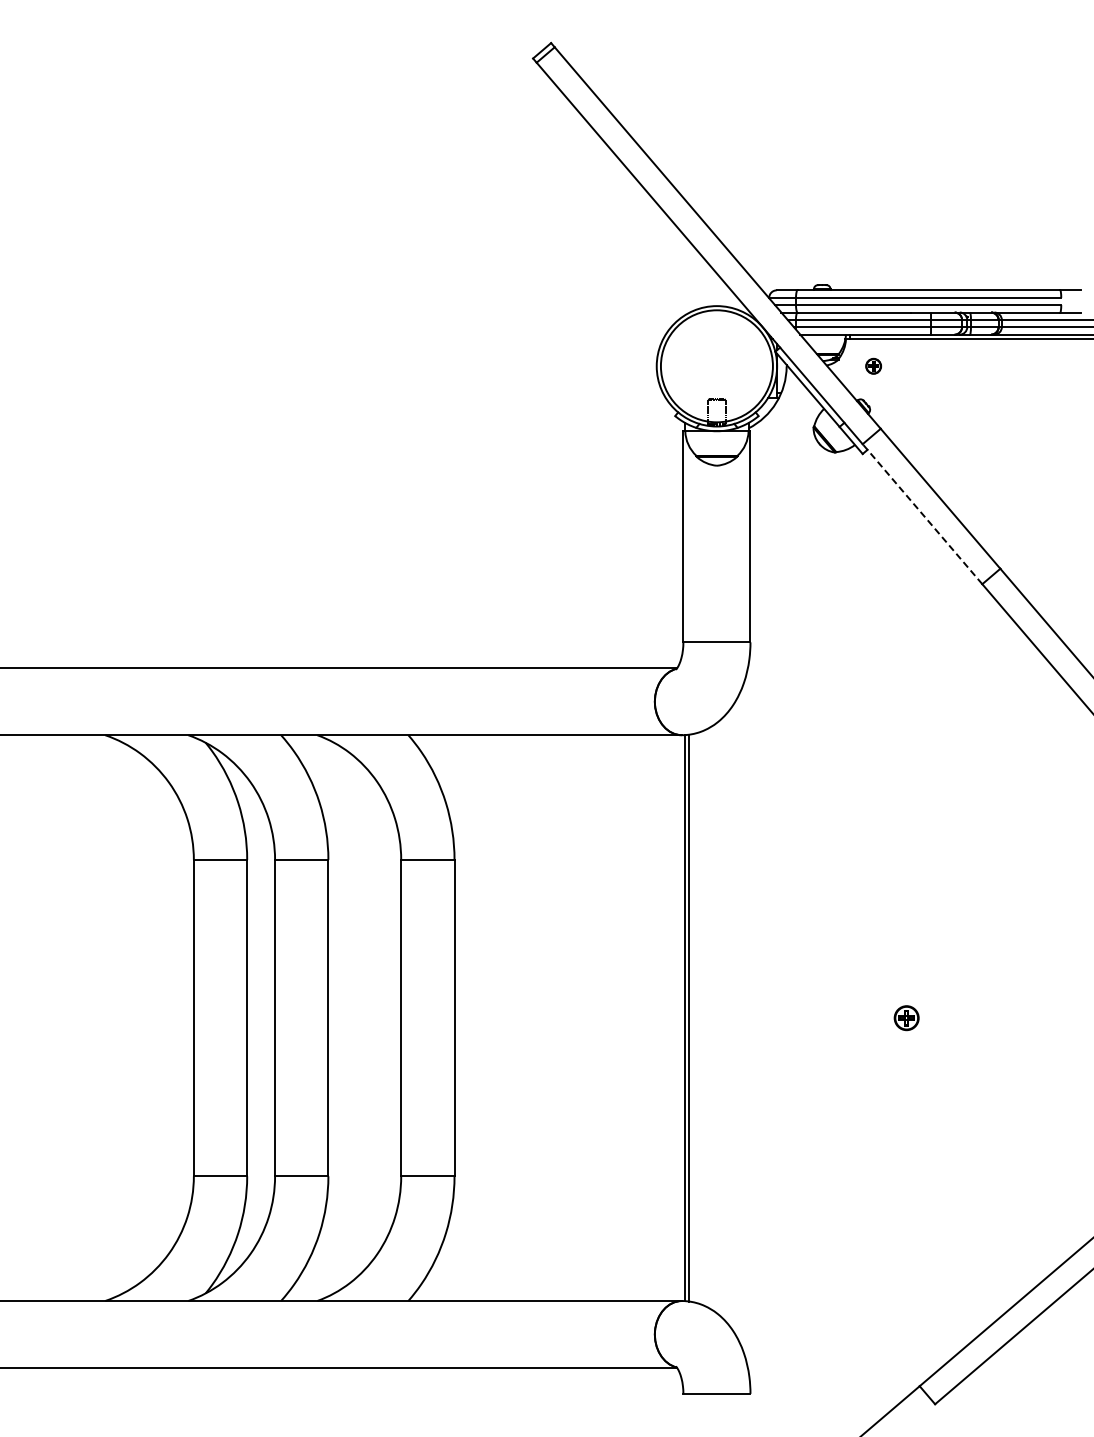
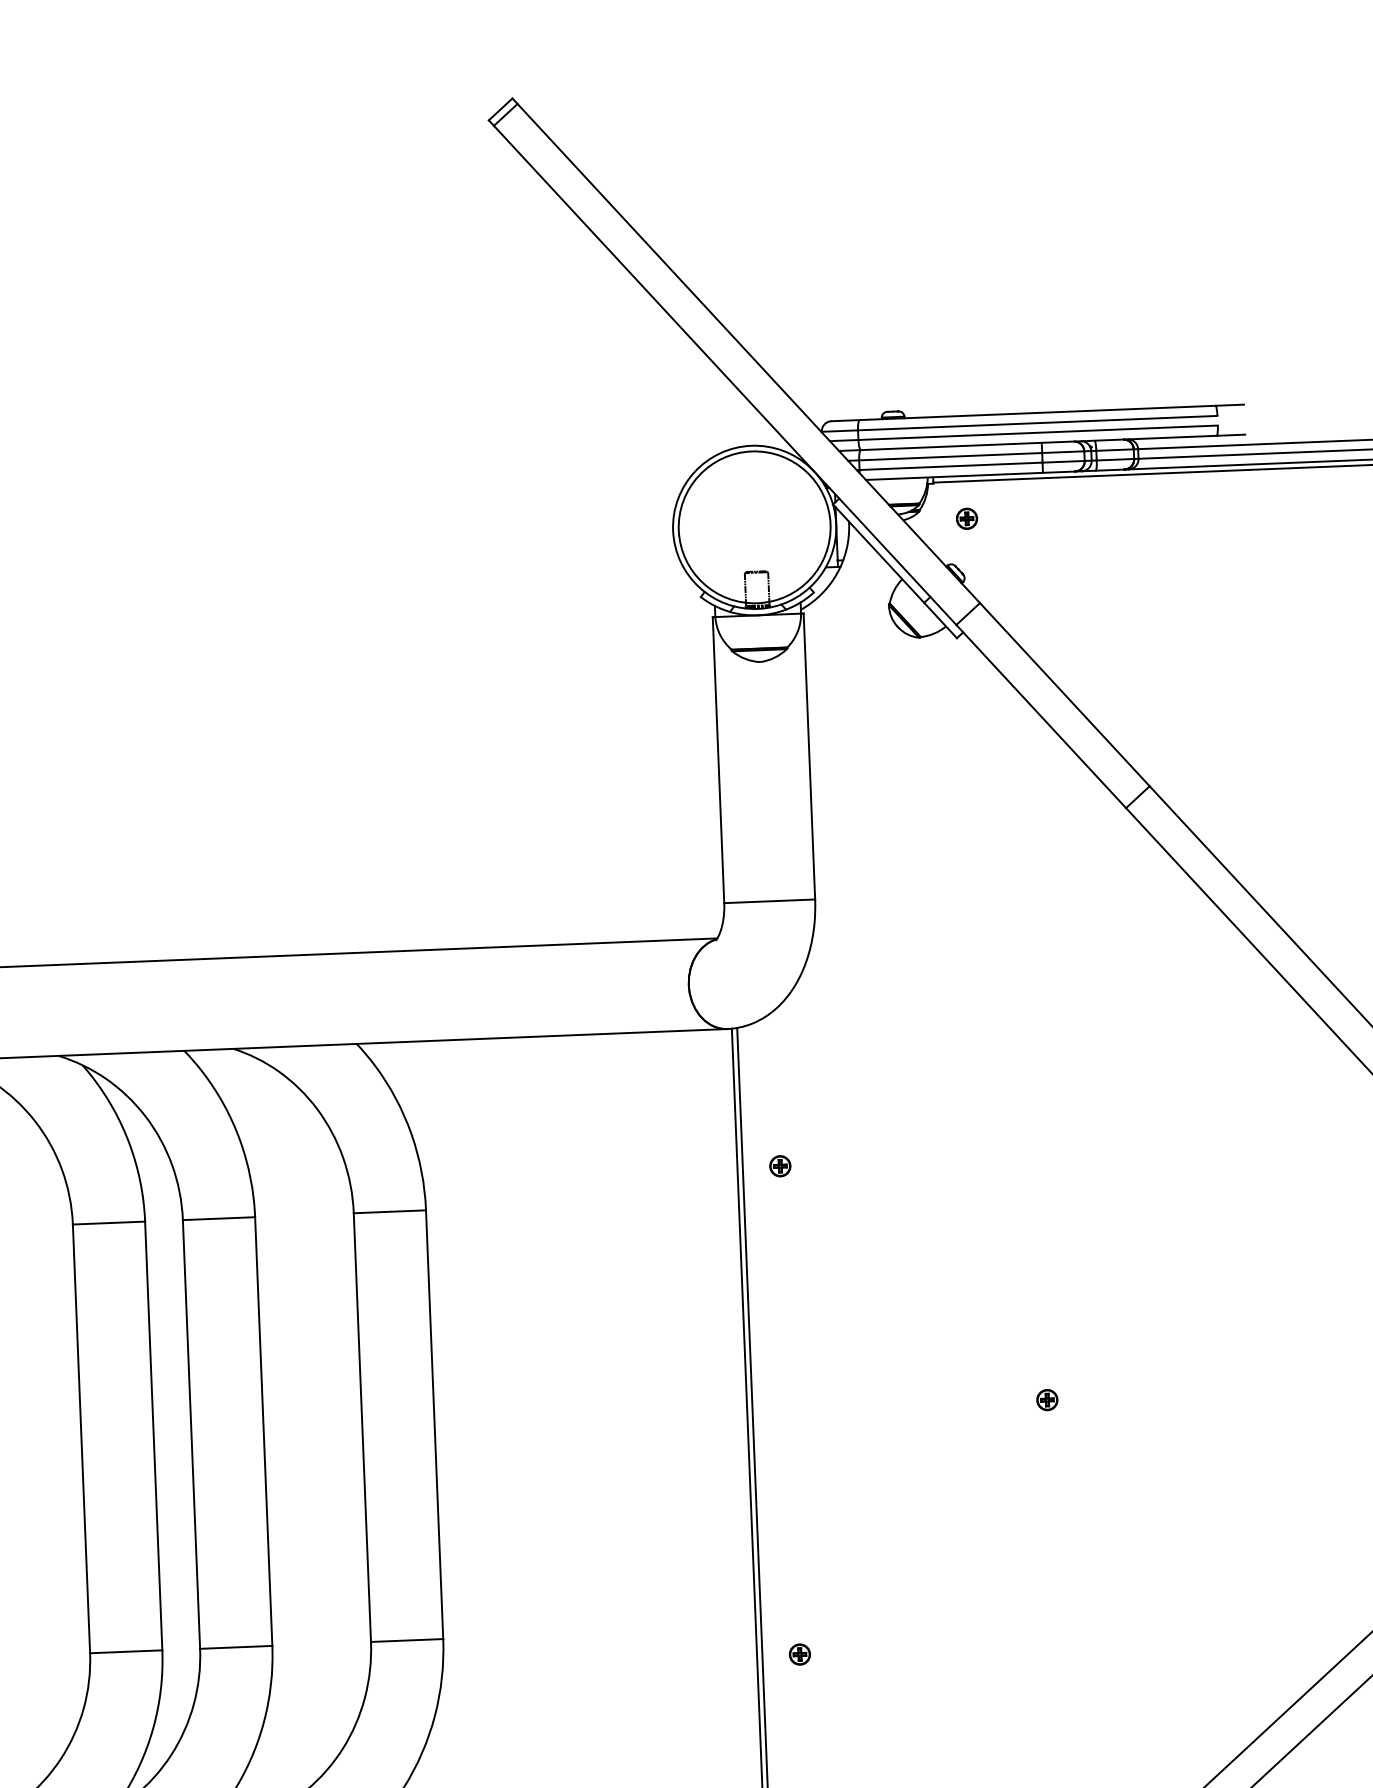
line: (922, 513) -> (1041, 715), dashed -> solid
part: (716, 837) -> (779, 1165), added
part: (906, 1017) -> (1046, 1399), size x0.62
part: (716, 1198) -> (799, 1654), added

